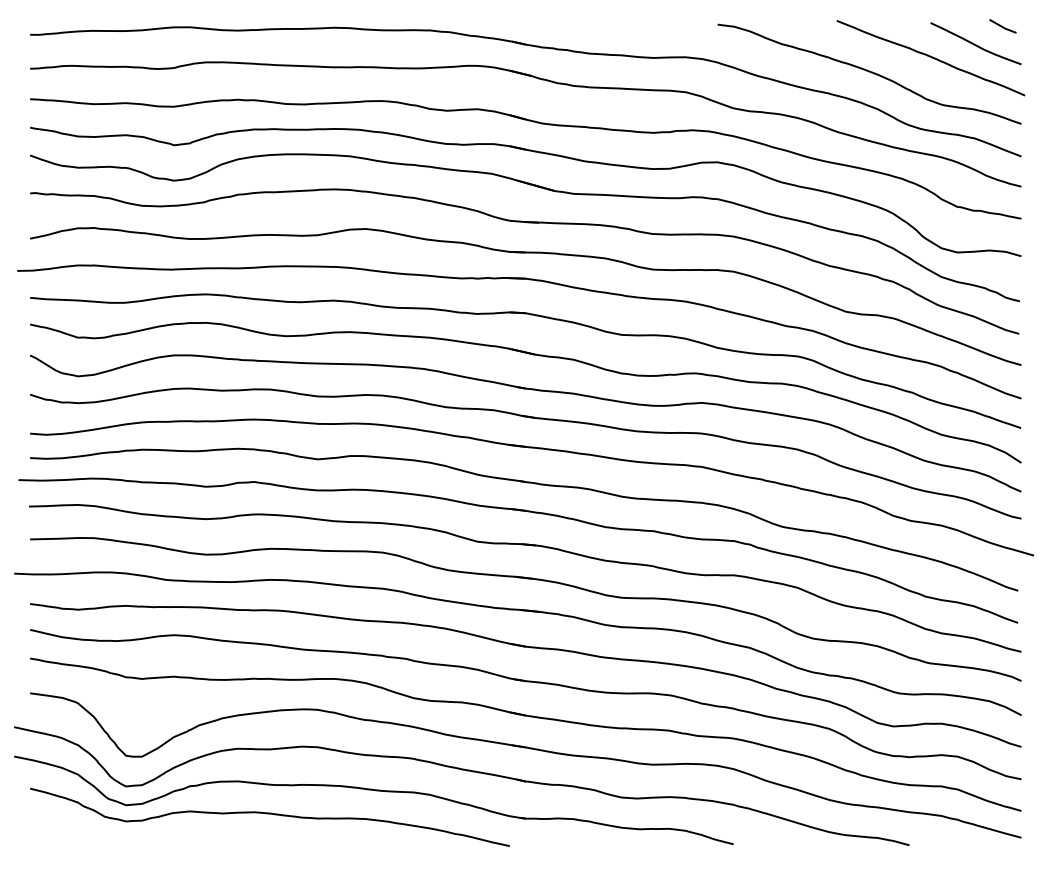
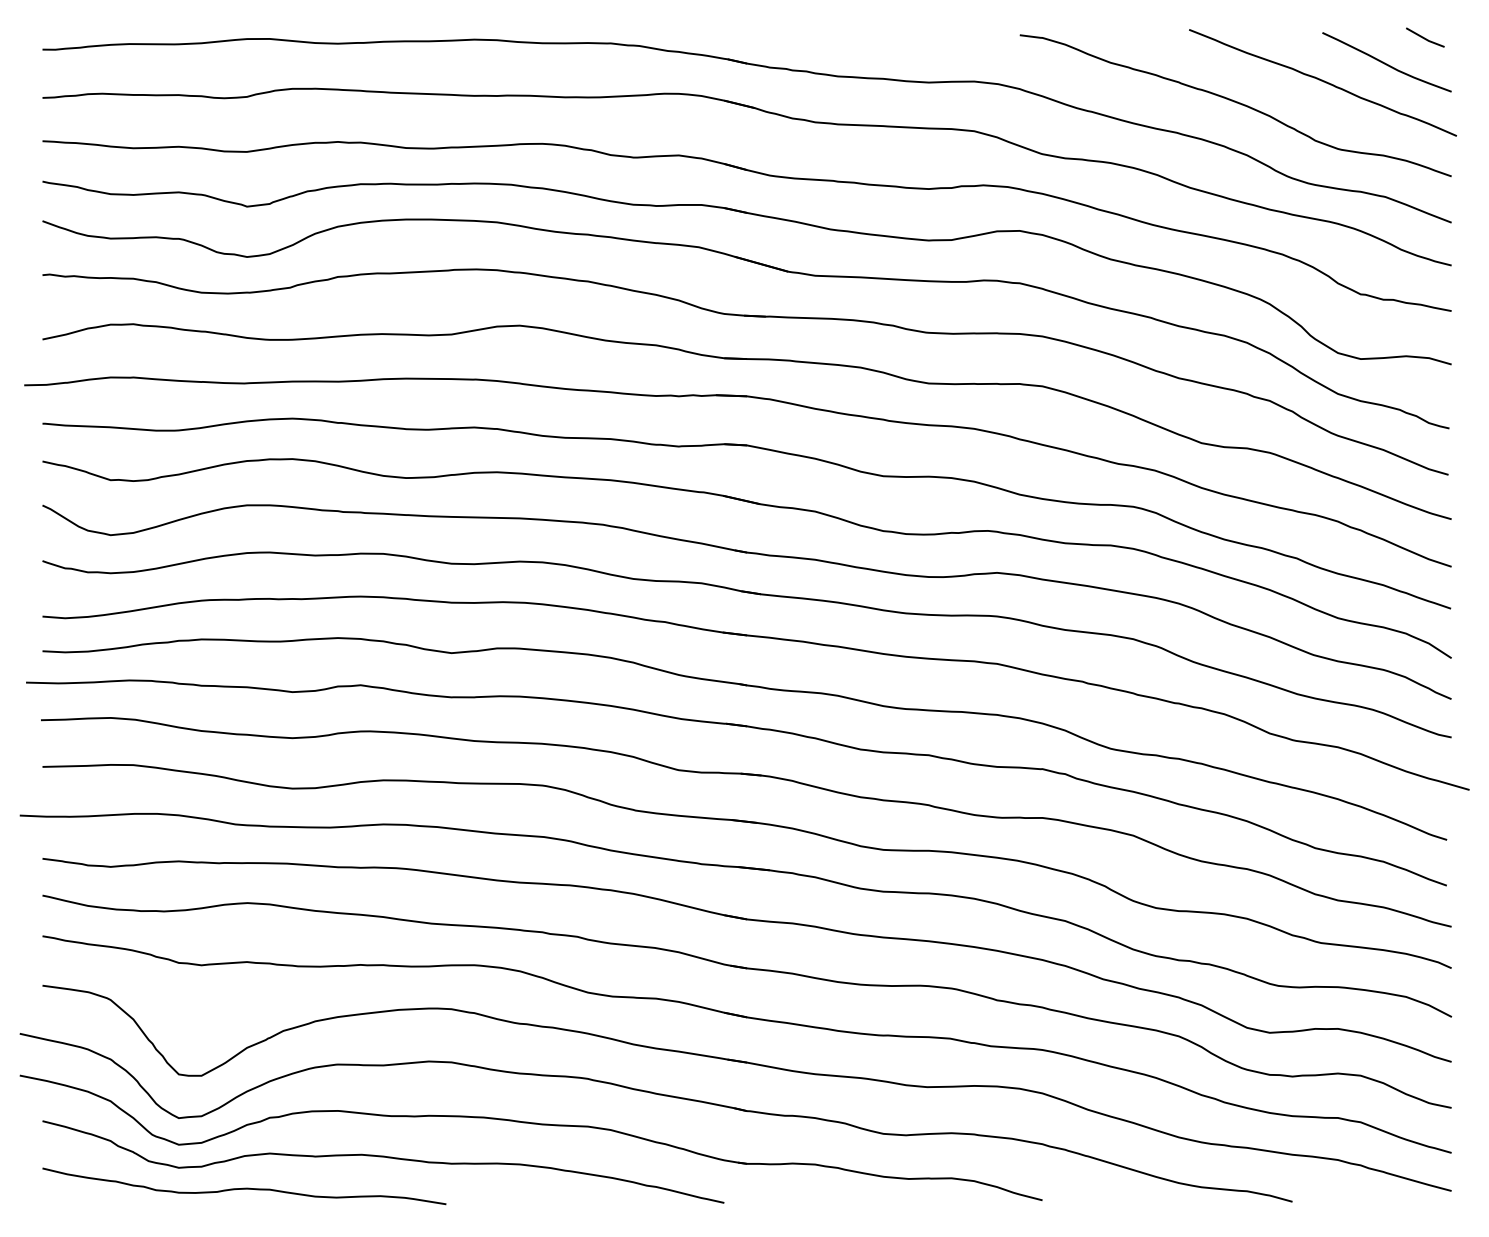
curve: (172, 835) -> (244, 1187), added

